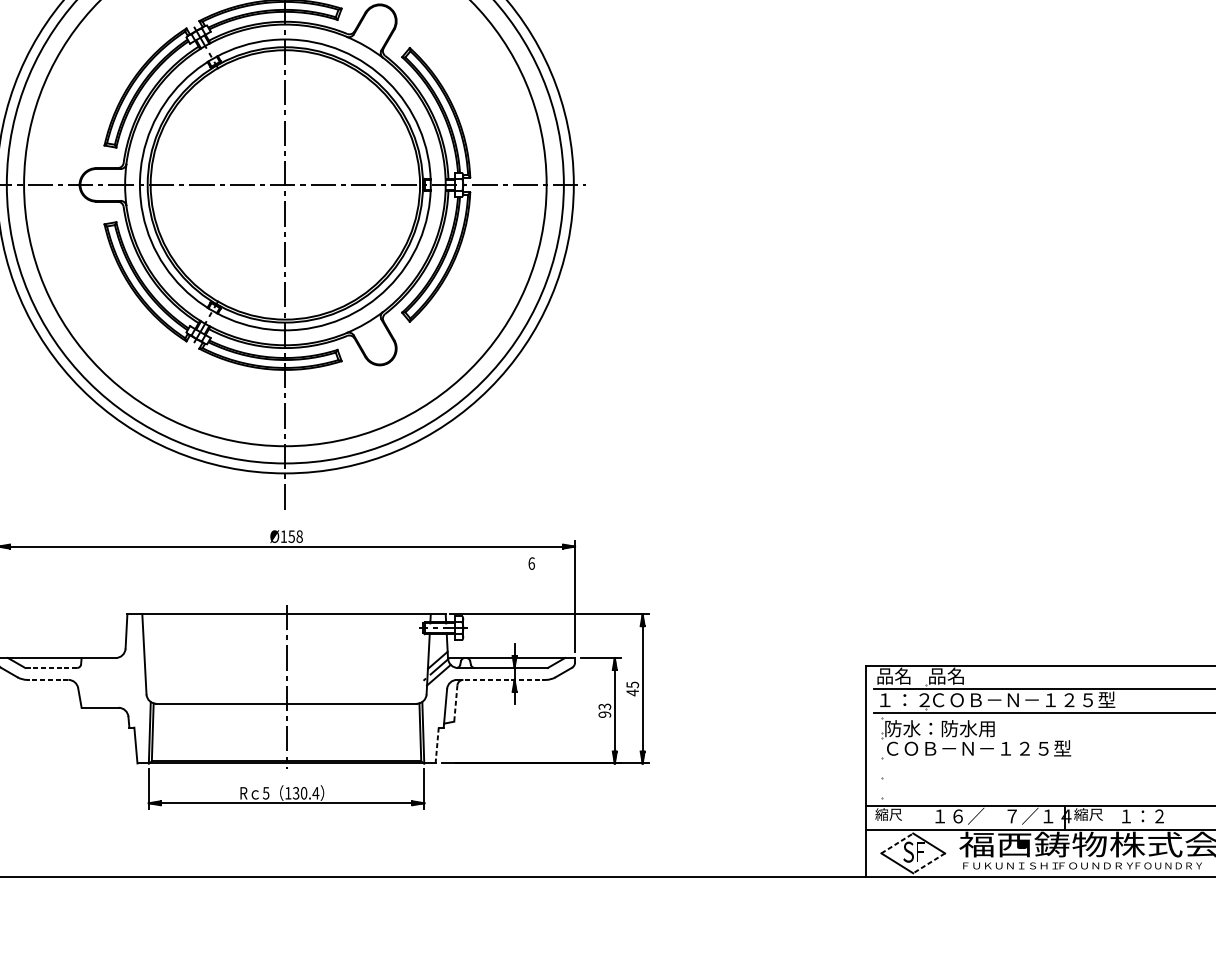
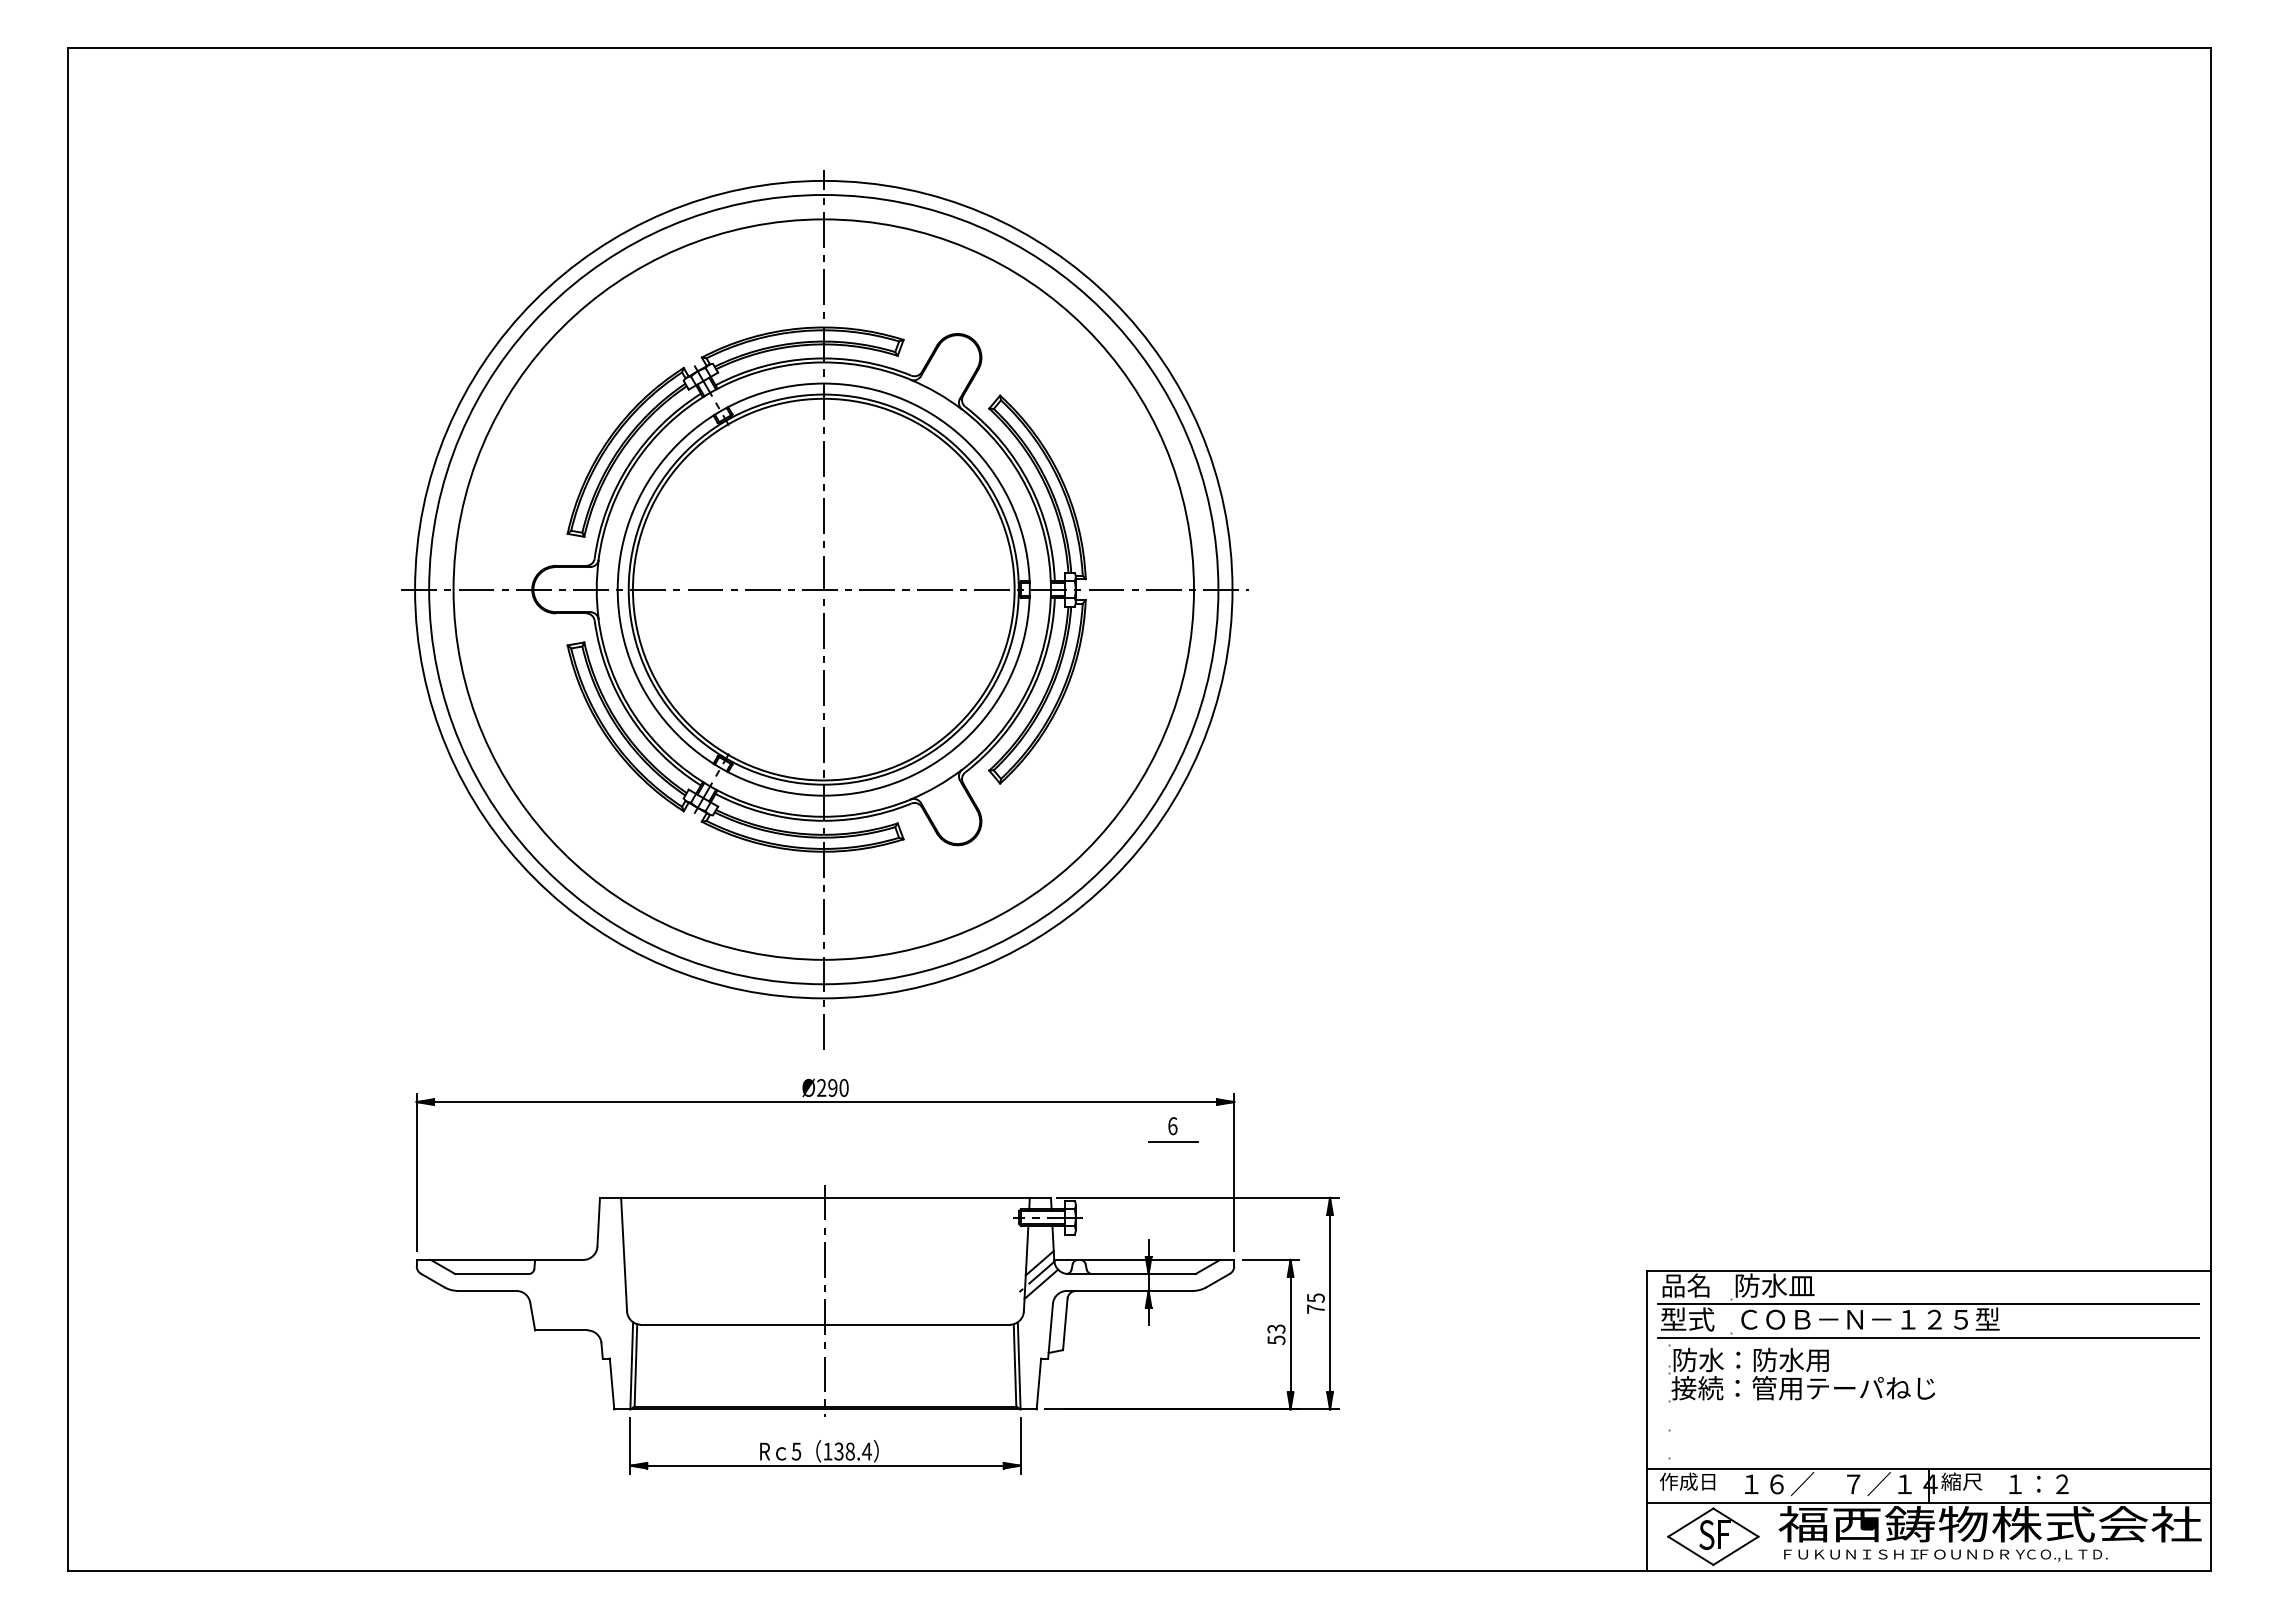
text: (291, 536) -> (832, 1087), Ø158 -> Ø290
line: (531, 574) -> (1172, 1141), added
line: (51, 668) -> (492, 1274), dashed -> solid
text: (956, 676) -> (1774, 1285), 品名 -> 防水皿
line: (47, 679) -> (486, 1290), dashed -> solid
line: (501, 679) -> (1129, 1290), dashed -> solid
text: (632, 693) -> (1315, 1309), 45 -> 75
text: (902, 700) -> (1698, 1319), １：２ -> 型式
line: (455, 703) -> (1065, 1324), dashed -> solid
text: (604, 714) -> (1276, 1339), 93 -> 53
line: (436, 745) -> (1038, 1384), dashed -> solid
text: (977, 748) -> (1804, 1388), ＣＯＢ－Ｎ－１２５型 -> 接続：管用テーパねじ
text: (303, 793) -> (849, 1451), 130.4 -> 138.4
text: (894, 814) -> (1687, 1481), 縮尺 -> 作成日
line: (897, 843) -> (1690, 1522), dashed -> solid
line: (928, 863) -> (1735, 1550), dashed -> solid
text: (1168, 866) -> (2074, 1555), ＦＯＵＮＤＲＹ -> ＣＯ.,ＬＴＤ.

